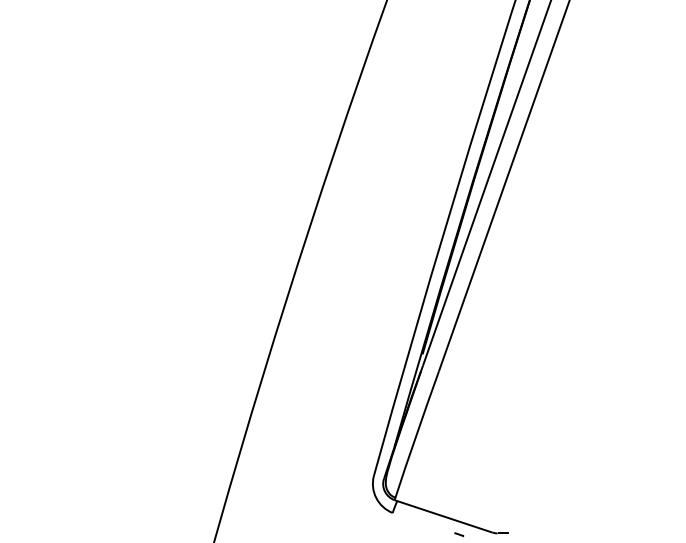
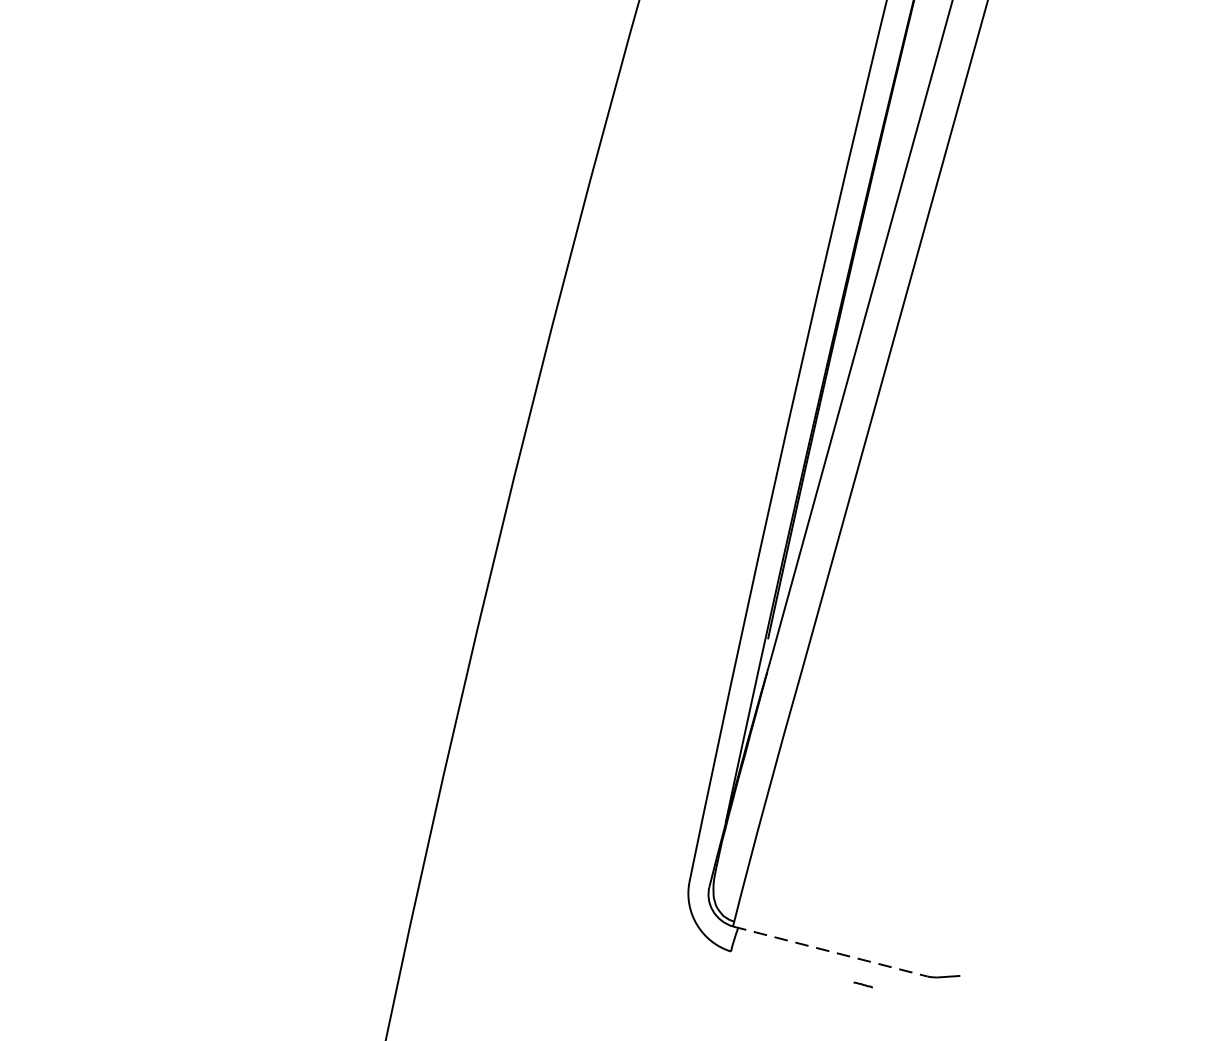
line: (444, 516) -> (832, 951), solid -> dashed

